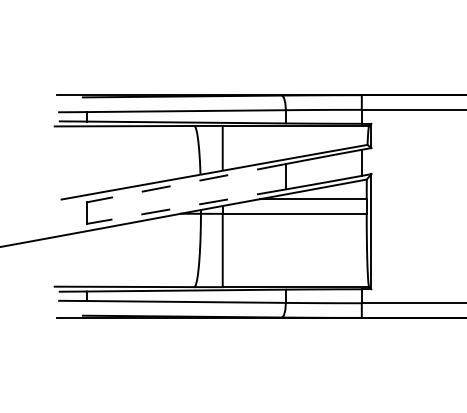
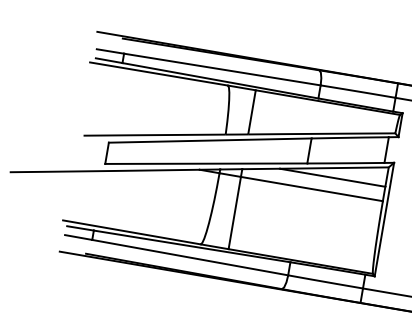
line: (185, 183) -> (209, 140), dashed -> solid
line: (185, 206) -> (205, 163), dashed -> solid

